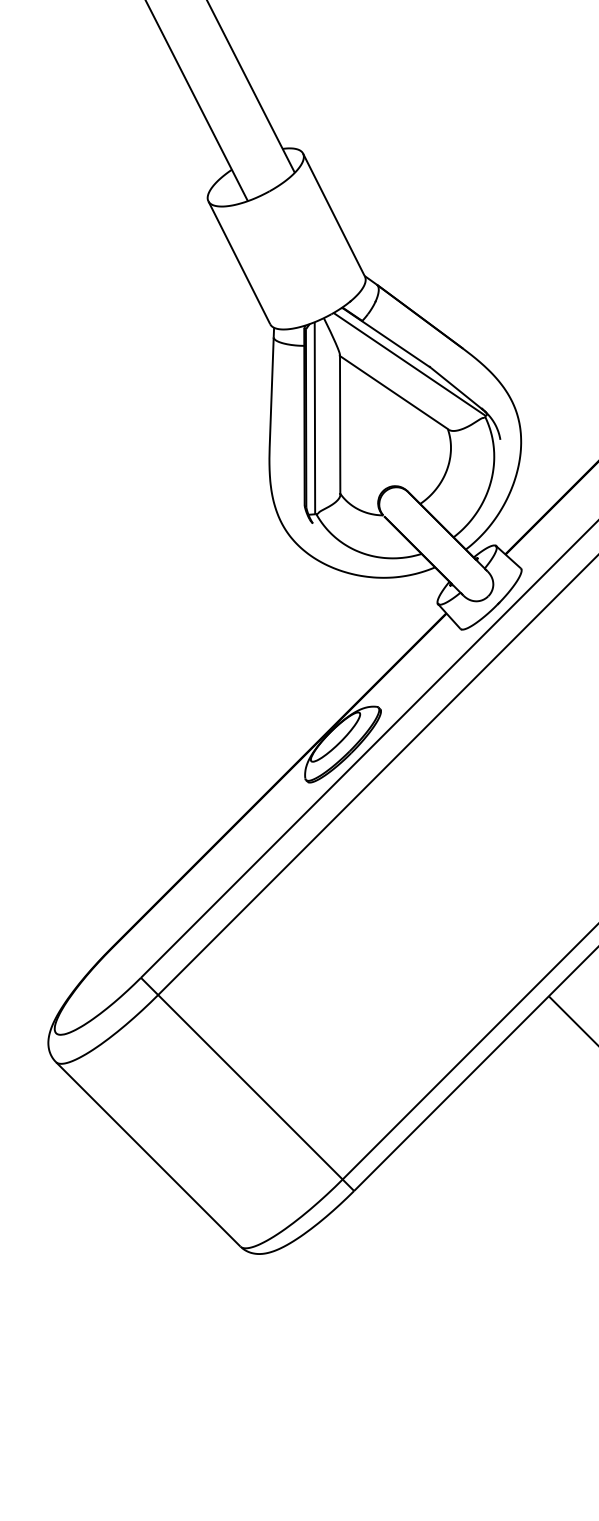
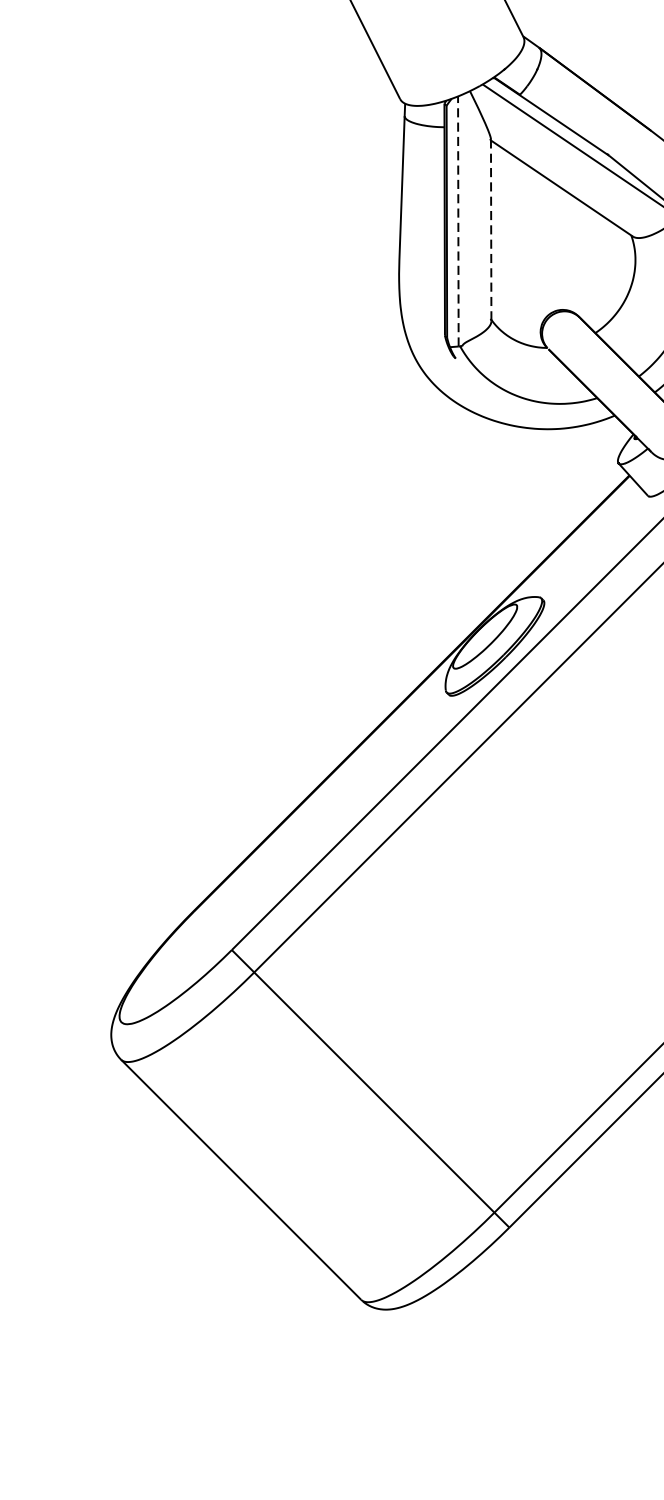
line: (314, 417) -> (457, 220), solid -> dashed
line: (340, 425) -> (491, 230), solid -> dashed

